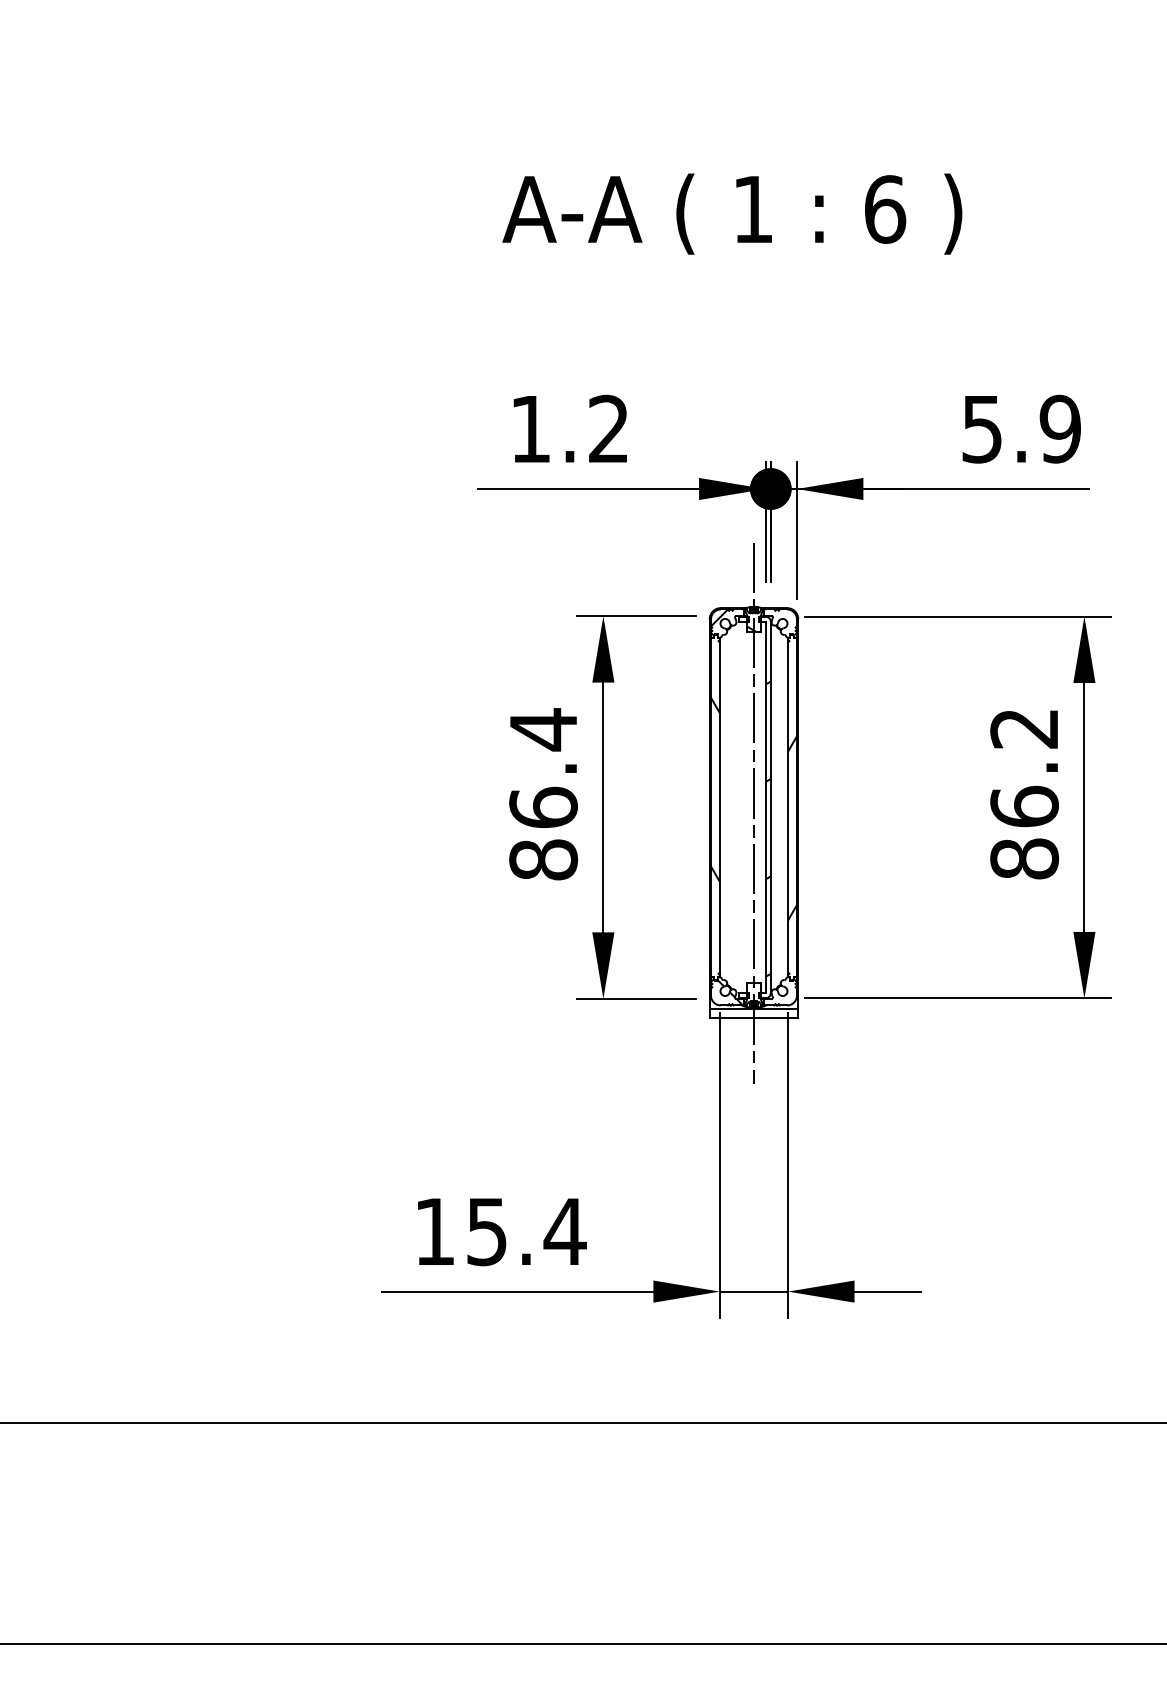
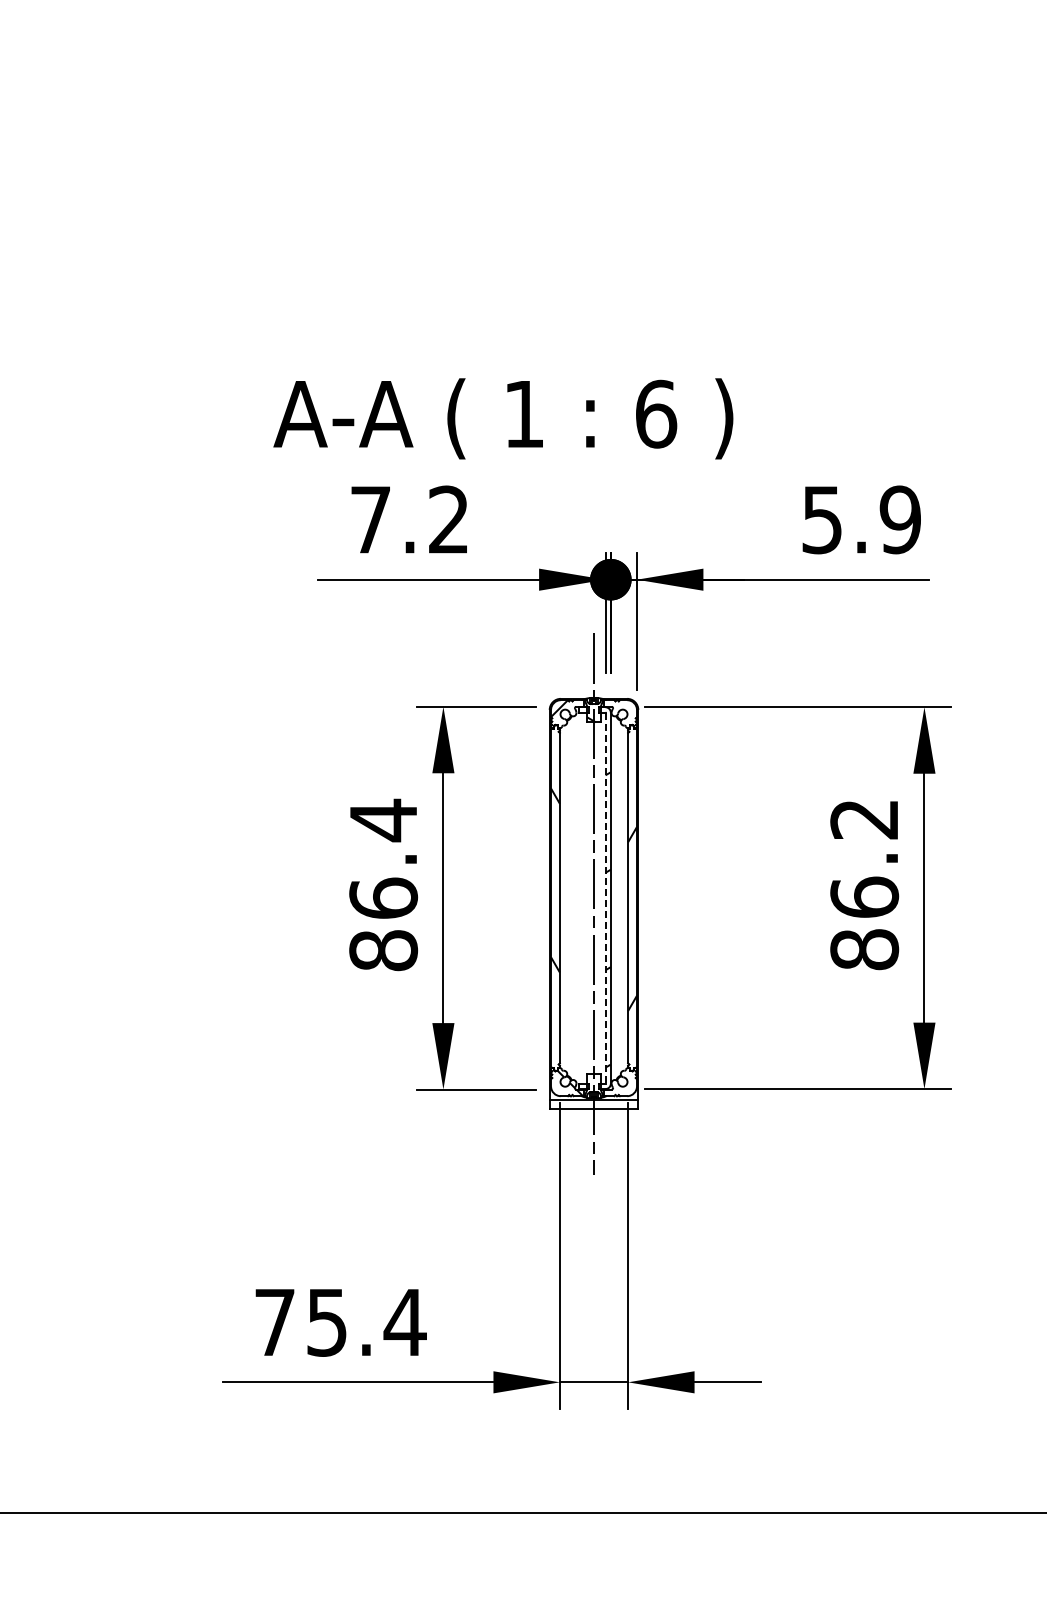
text: (732, 213) -> (503, 418), moved
text: (530, 429) -> (370, 520), 1.2 -> 7.2
line: (765, 807) -> (605, 898), solid -> dashed
text: (434, 1231) -> (274, 1322), 15.4 -> 75.4

